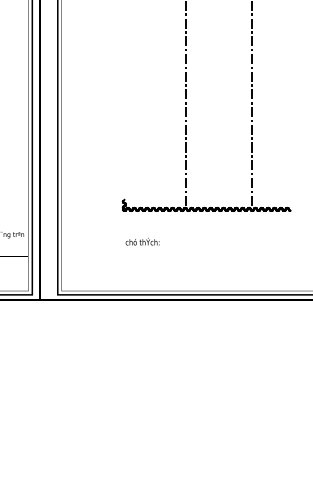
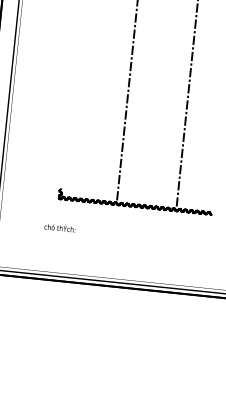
text: (142, 241) -> (59, 227), moved

